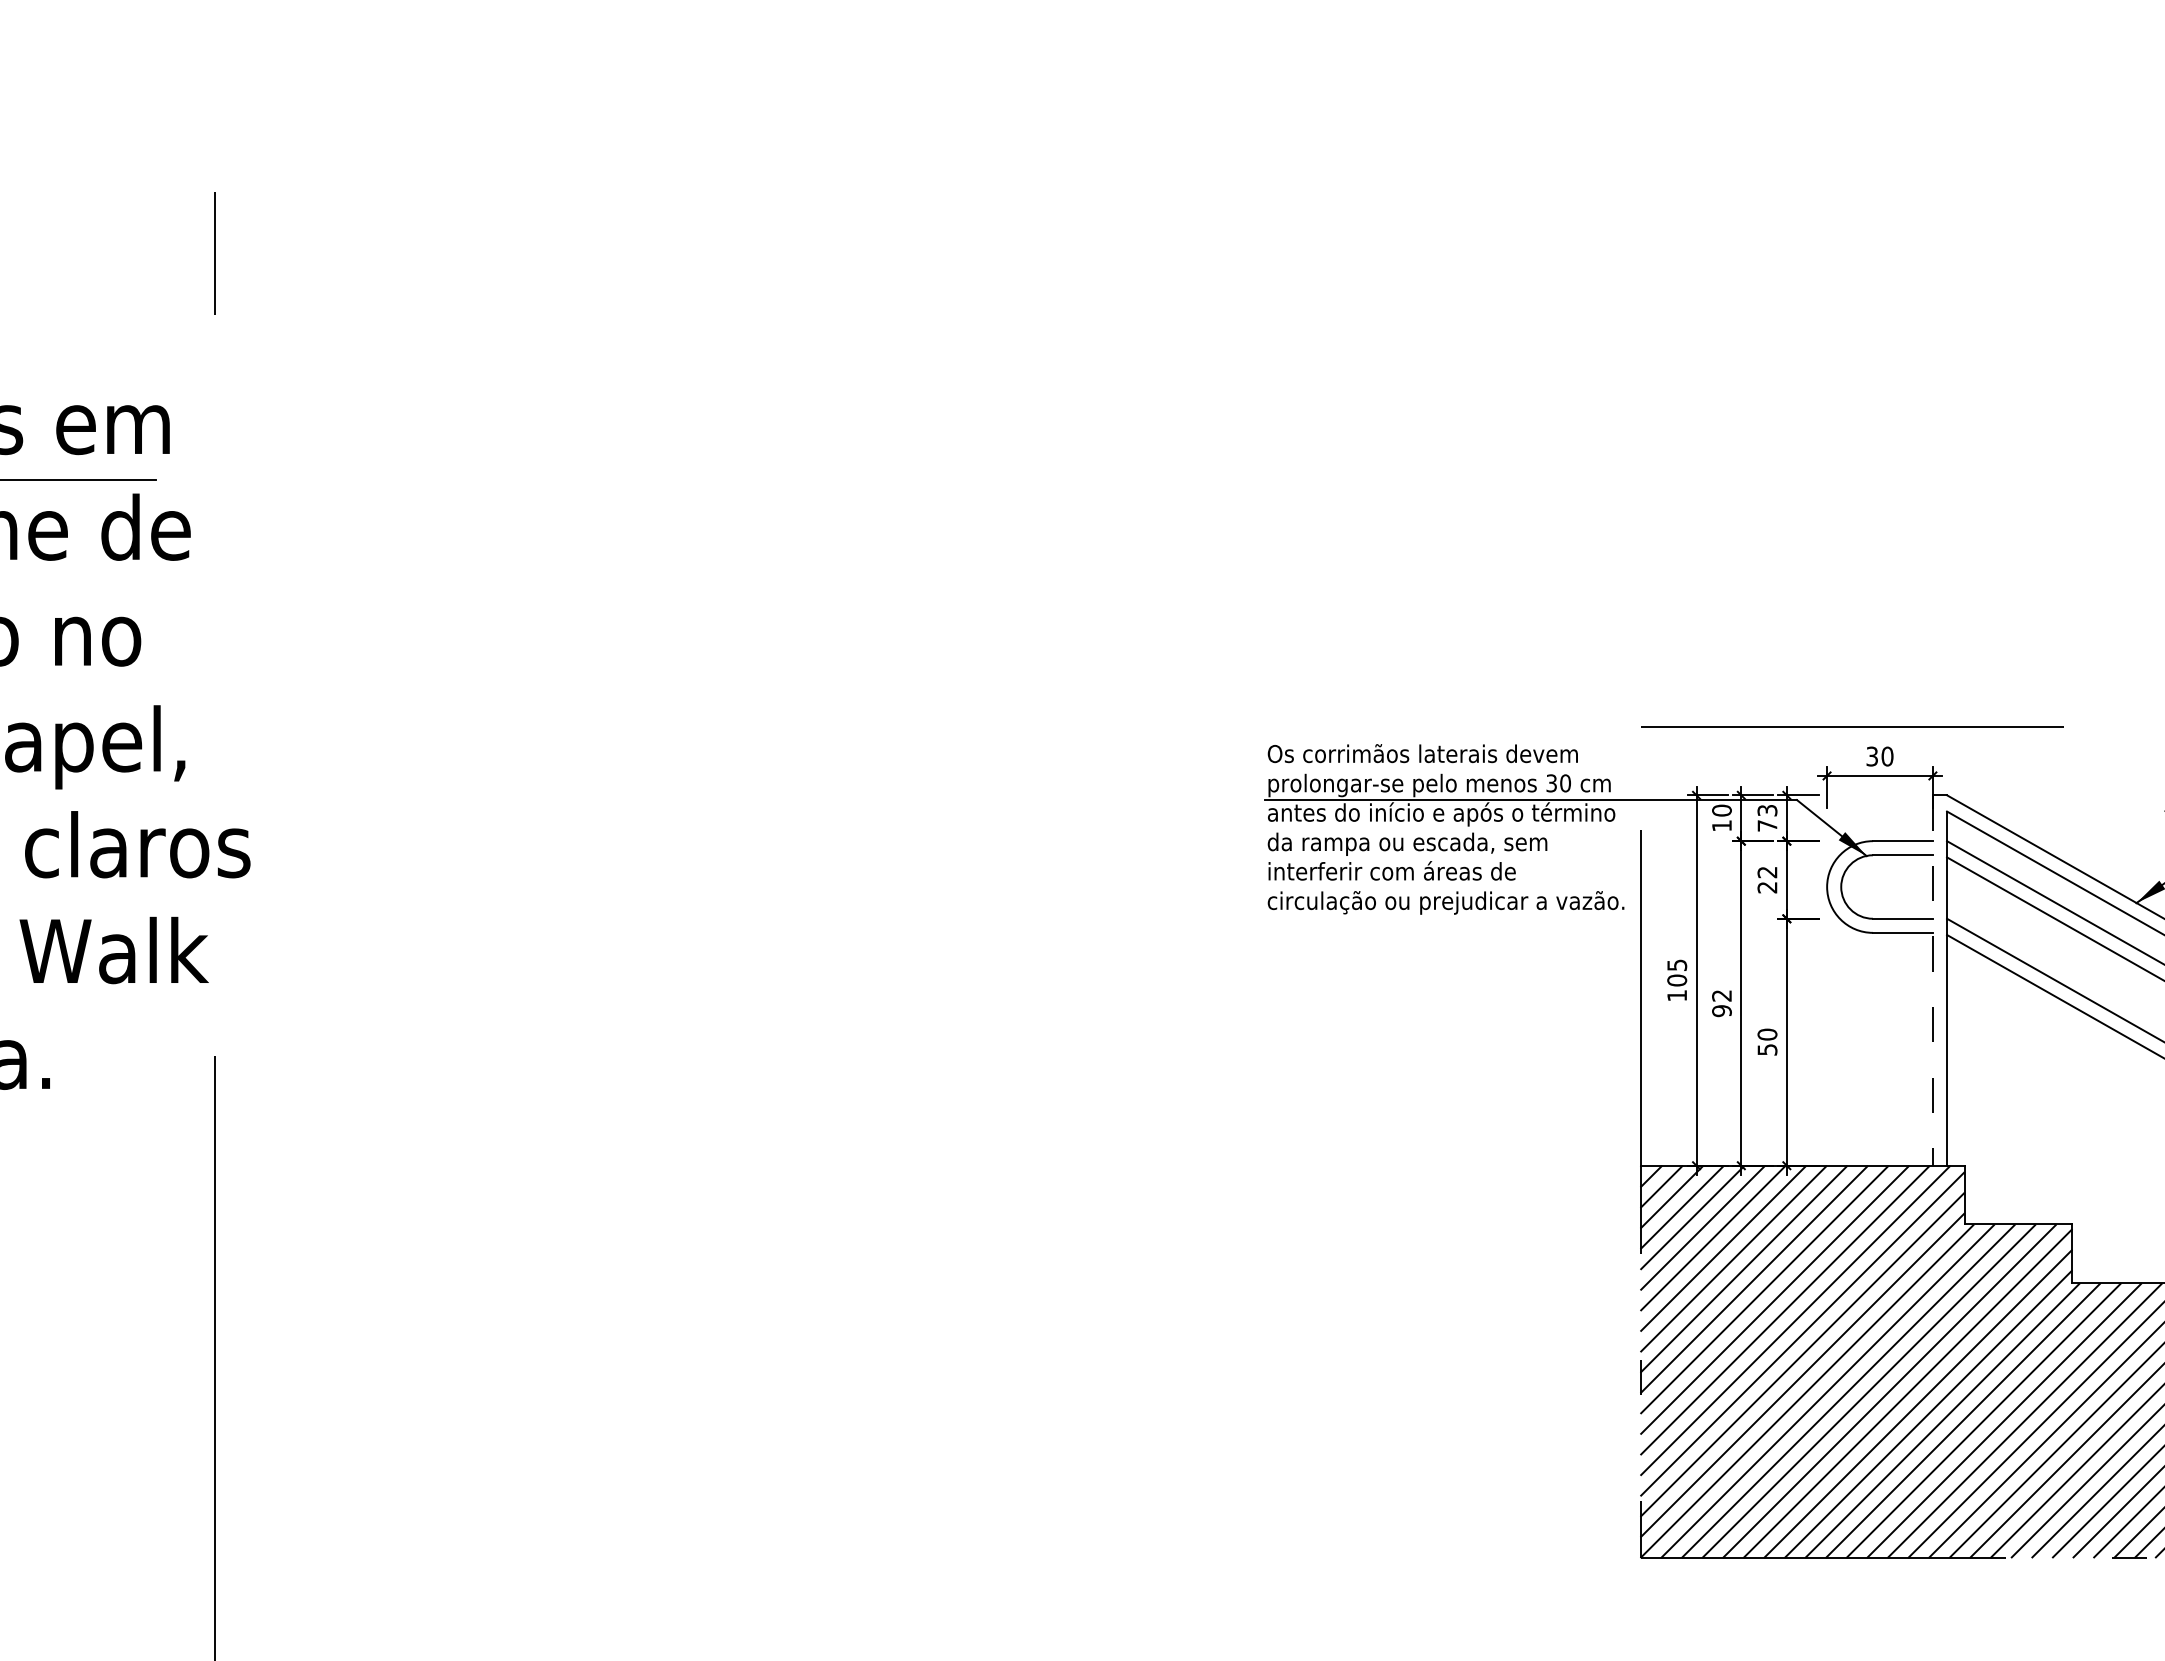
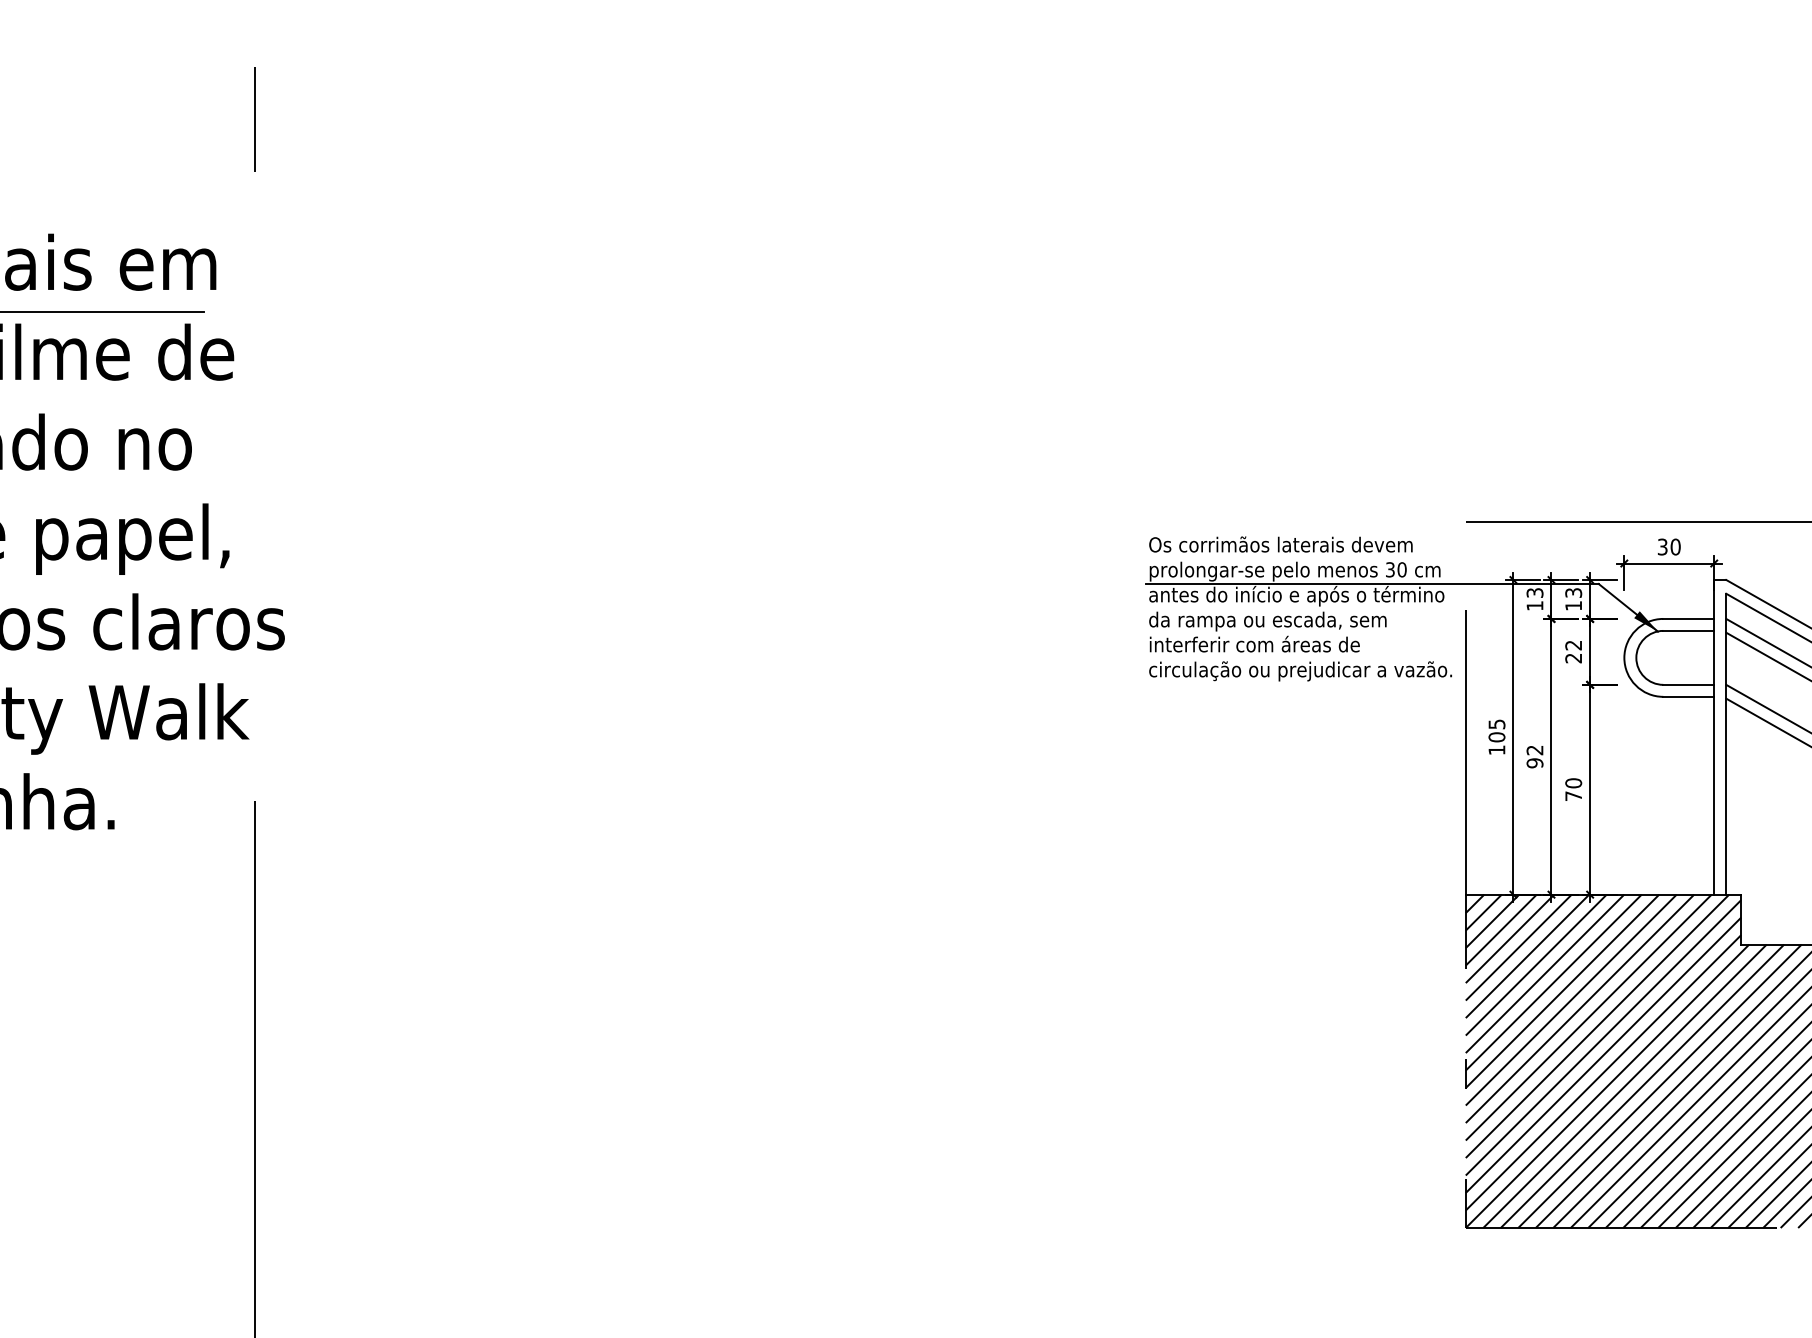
text: (1721, 810) -> (1534, 592), 10 -> 13
text: (1767, 825) -> (1573, 605), 73 -> 13
line: (1932, 981) -> (1713, 738), dashed -> solid
text: (1767, 1049) -> (1573, 795), 50 -> 70

